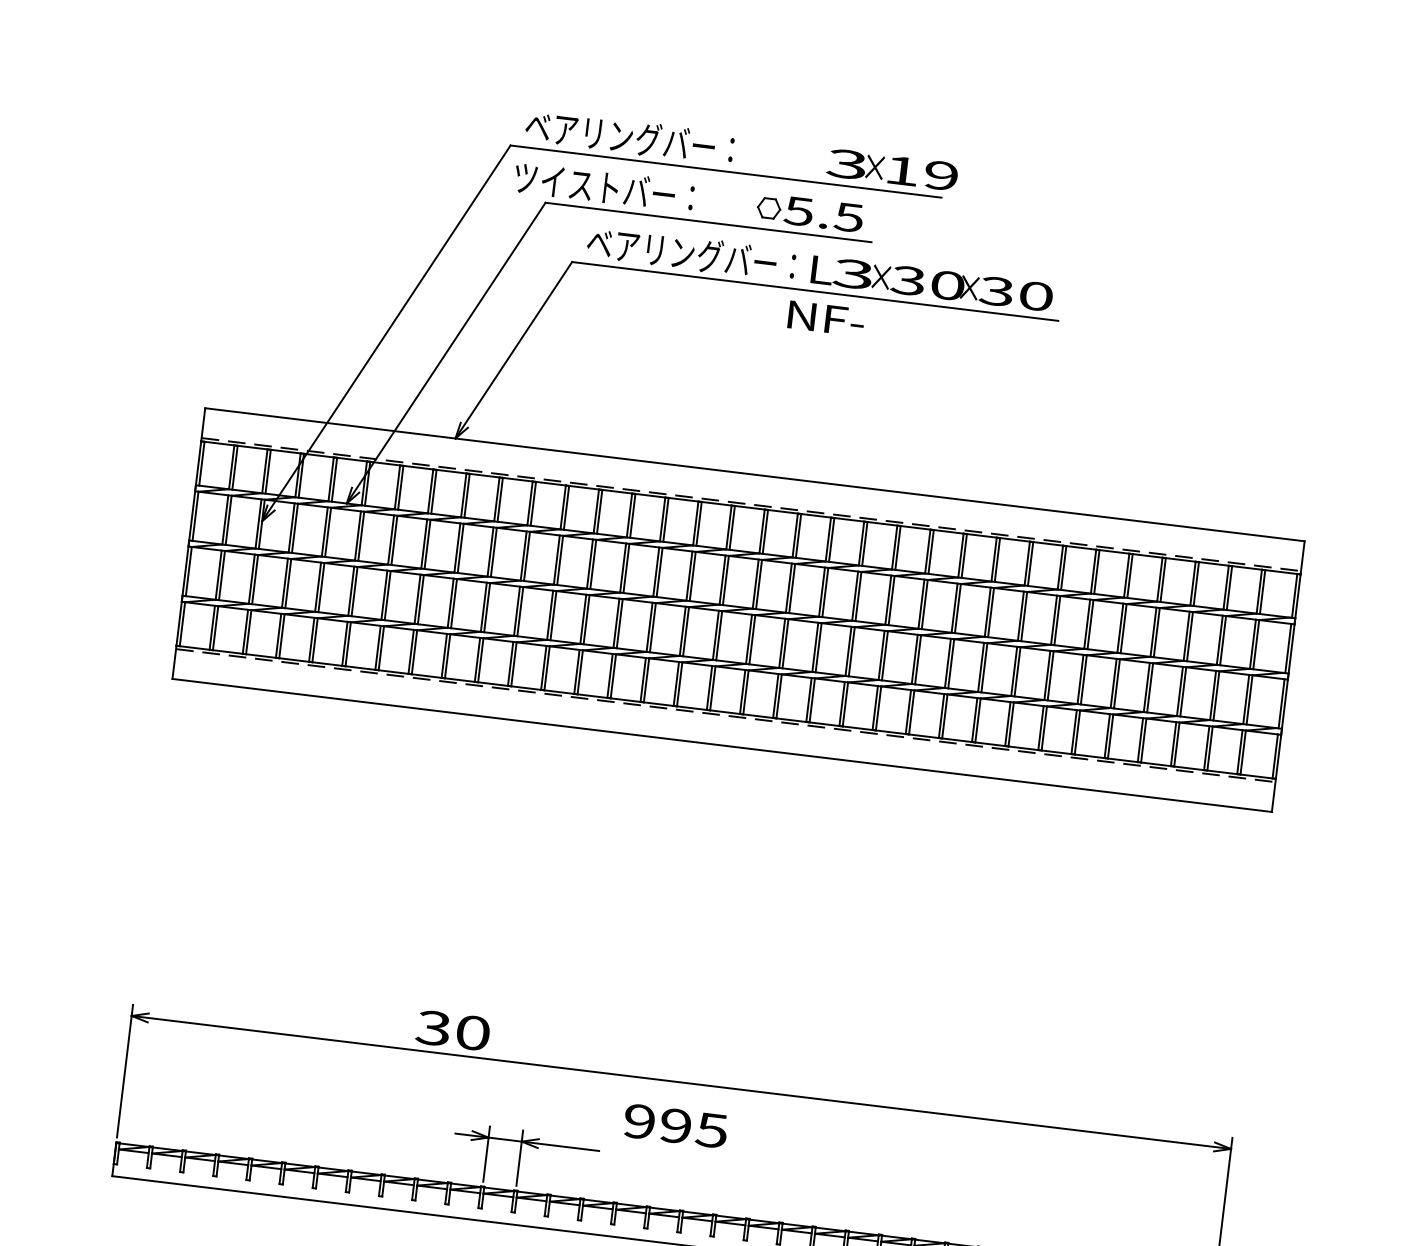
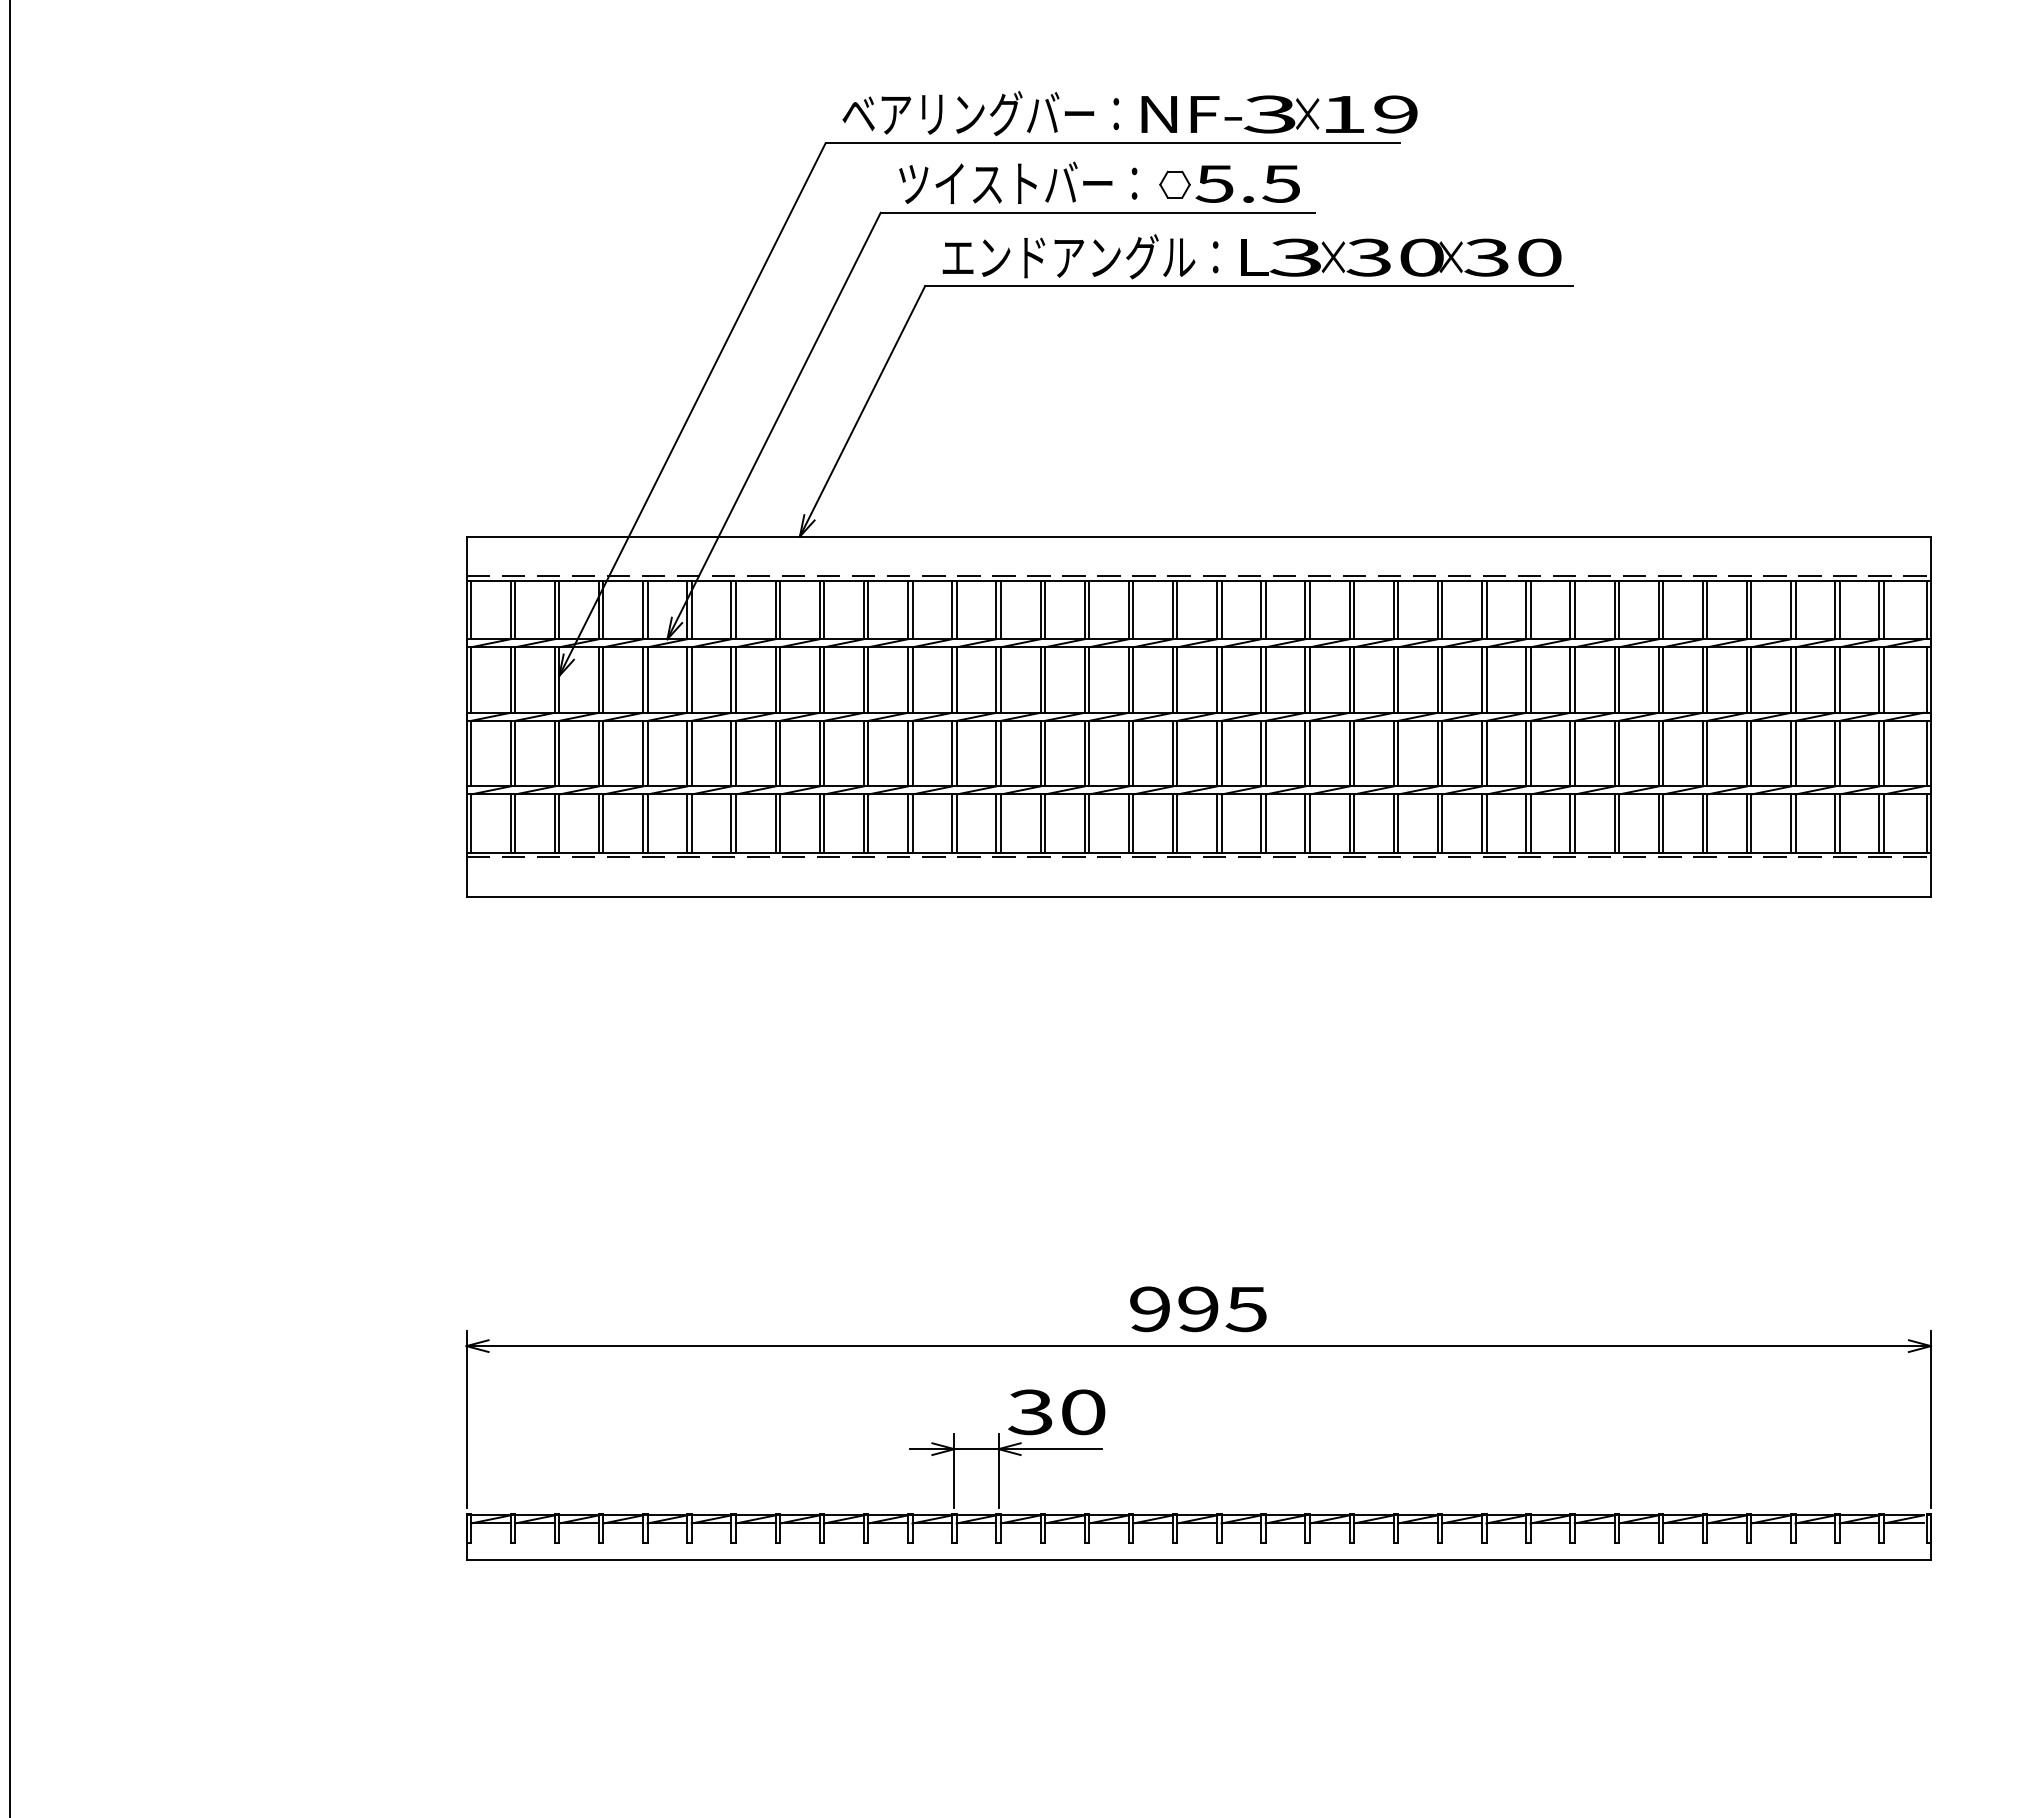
text: (604, 186) -> (1018, 182), moved
text: (682, 252) -> (1068, 256), ベアリングバー： -> エンドアングル：
text: (826, 318) -> (1191, 114), moved
text: (452, 1030) -> (1056, 1412), moved
text: (675, 1126) -> (1198, 1309), moved

